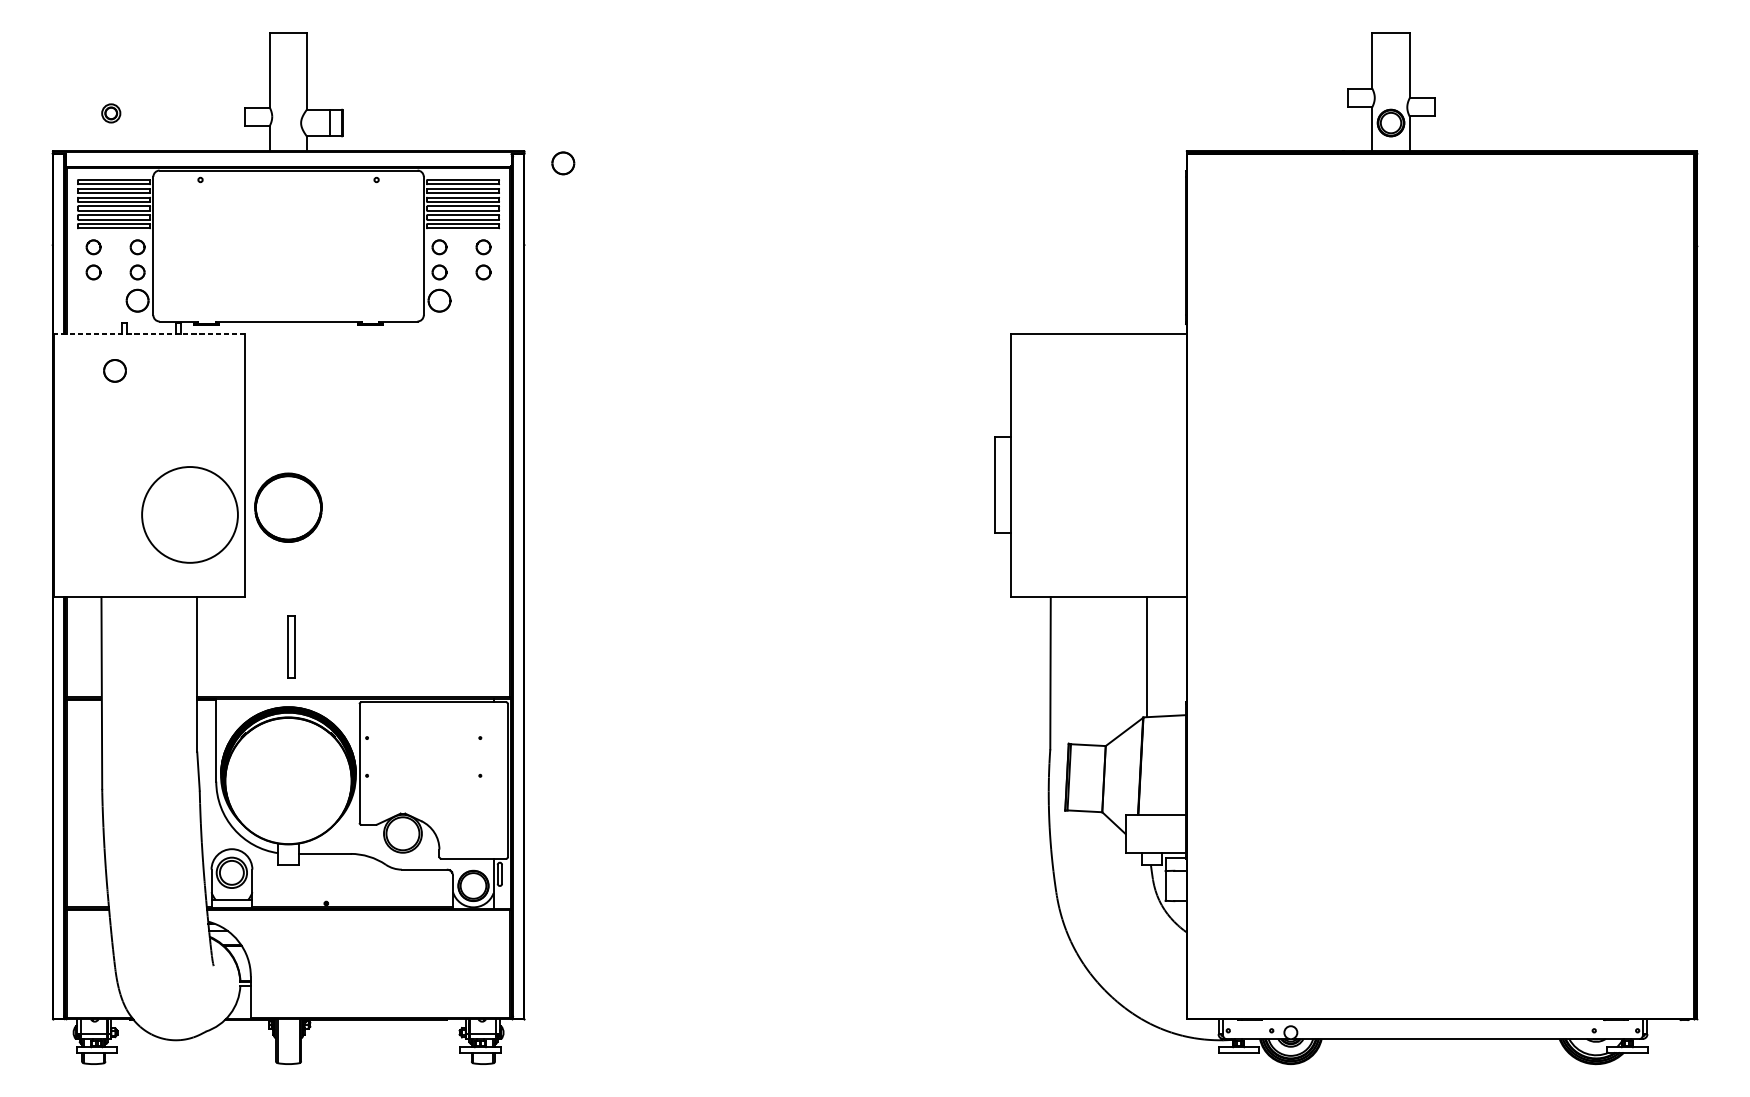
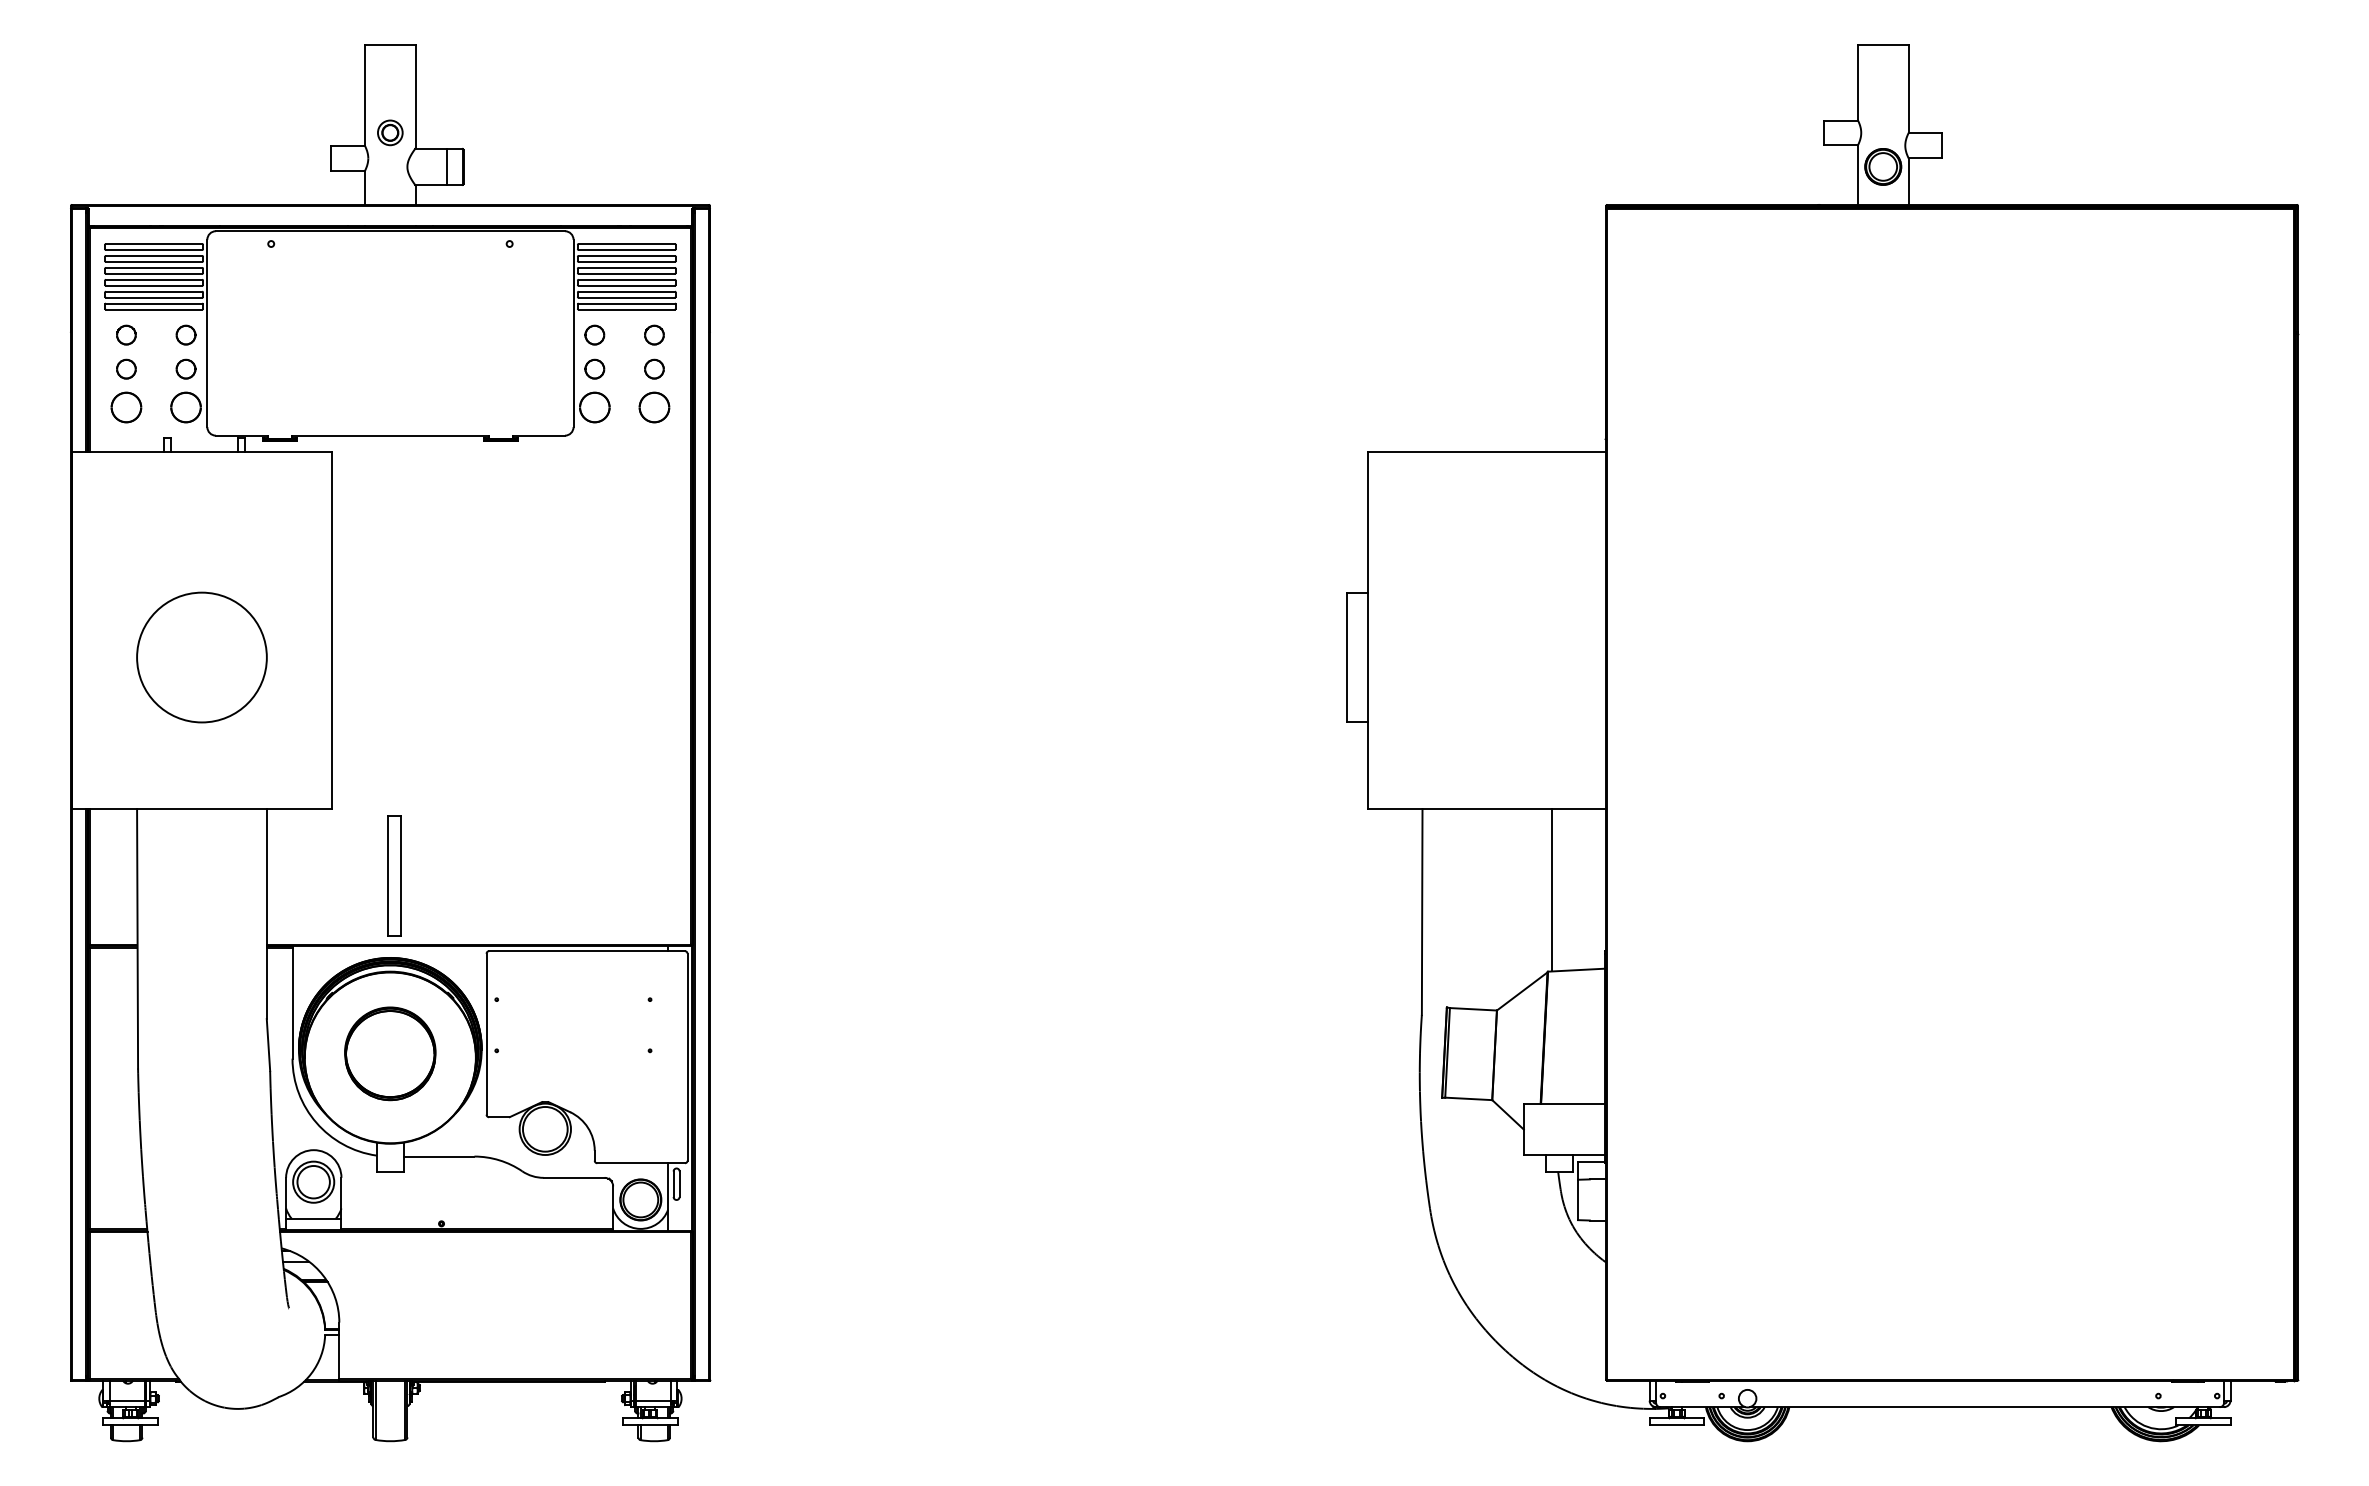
part: (111, 113) -> (390, 132), moved
part: (563, 163) -> (654, 407), moved
line: (149, 333) -> (201, 452), dashed -> solid
part: (115, 370) -> (126, 407), moved
part: (288, 507) -> (390, 1053), moved
circle: (189, 514) -> (201, 657), moved
part: (291, 646) -> (394, 875), size x1.43

